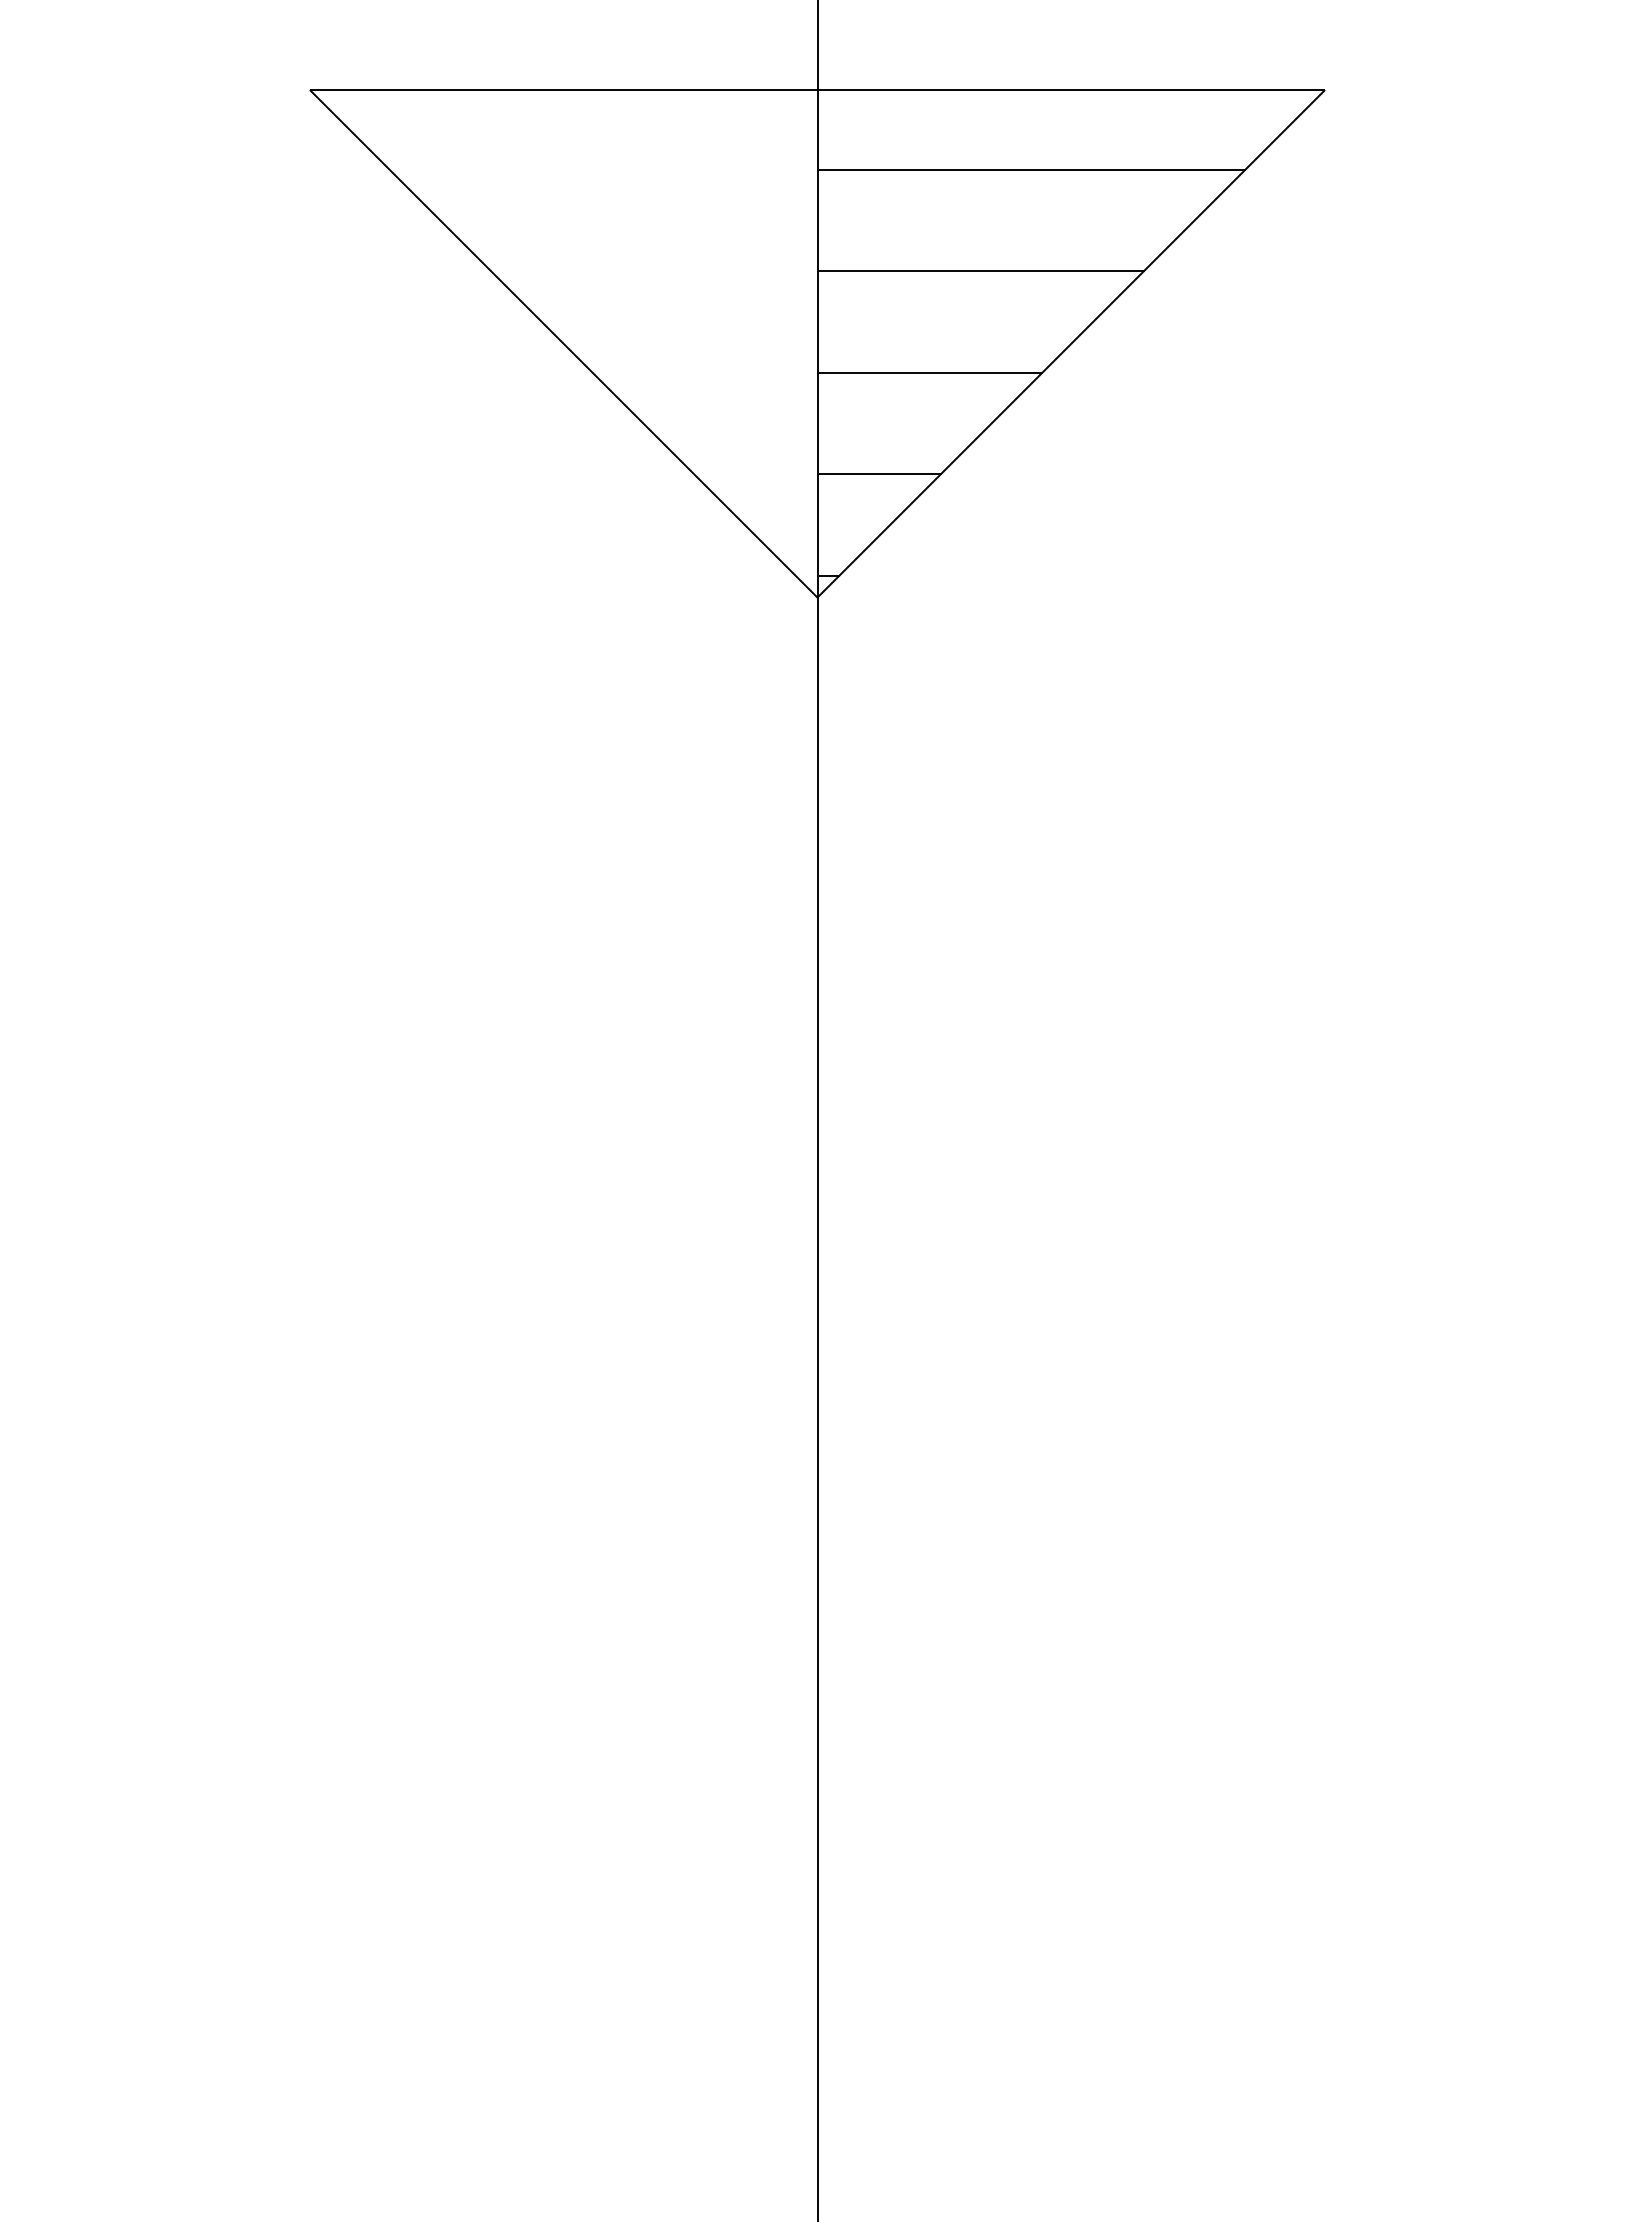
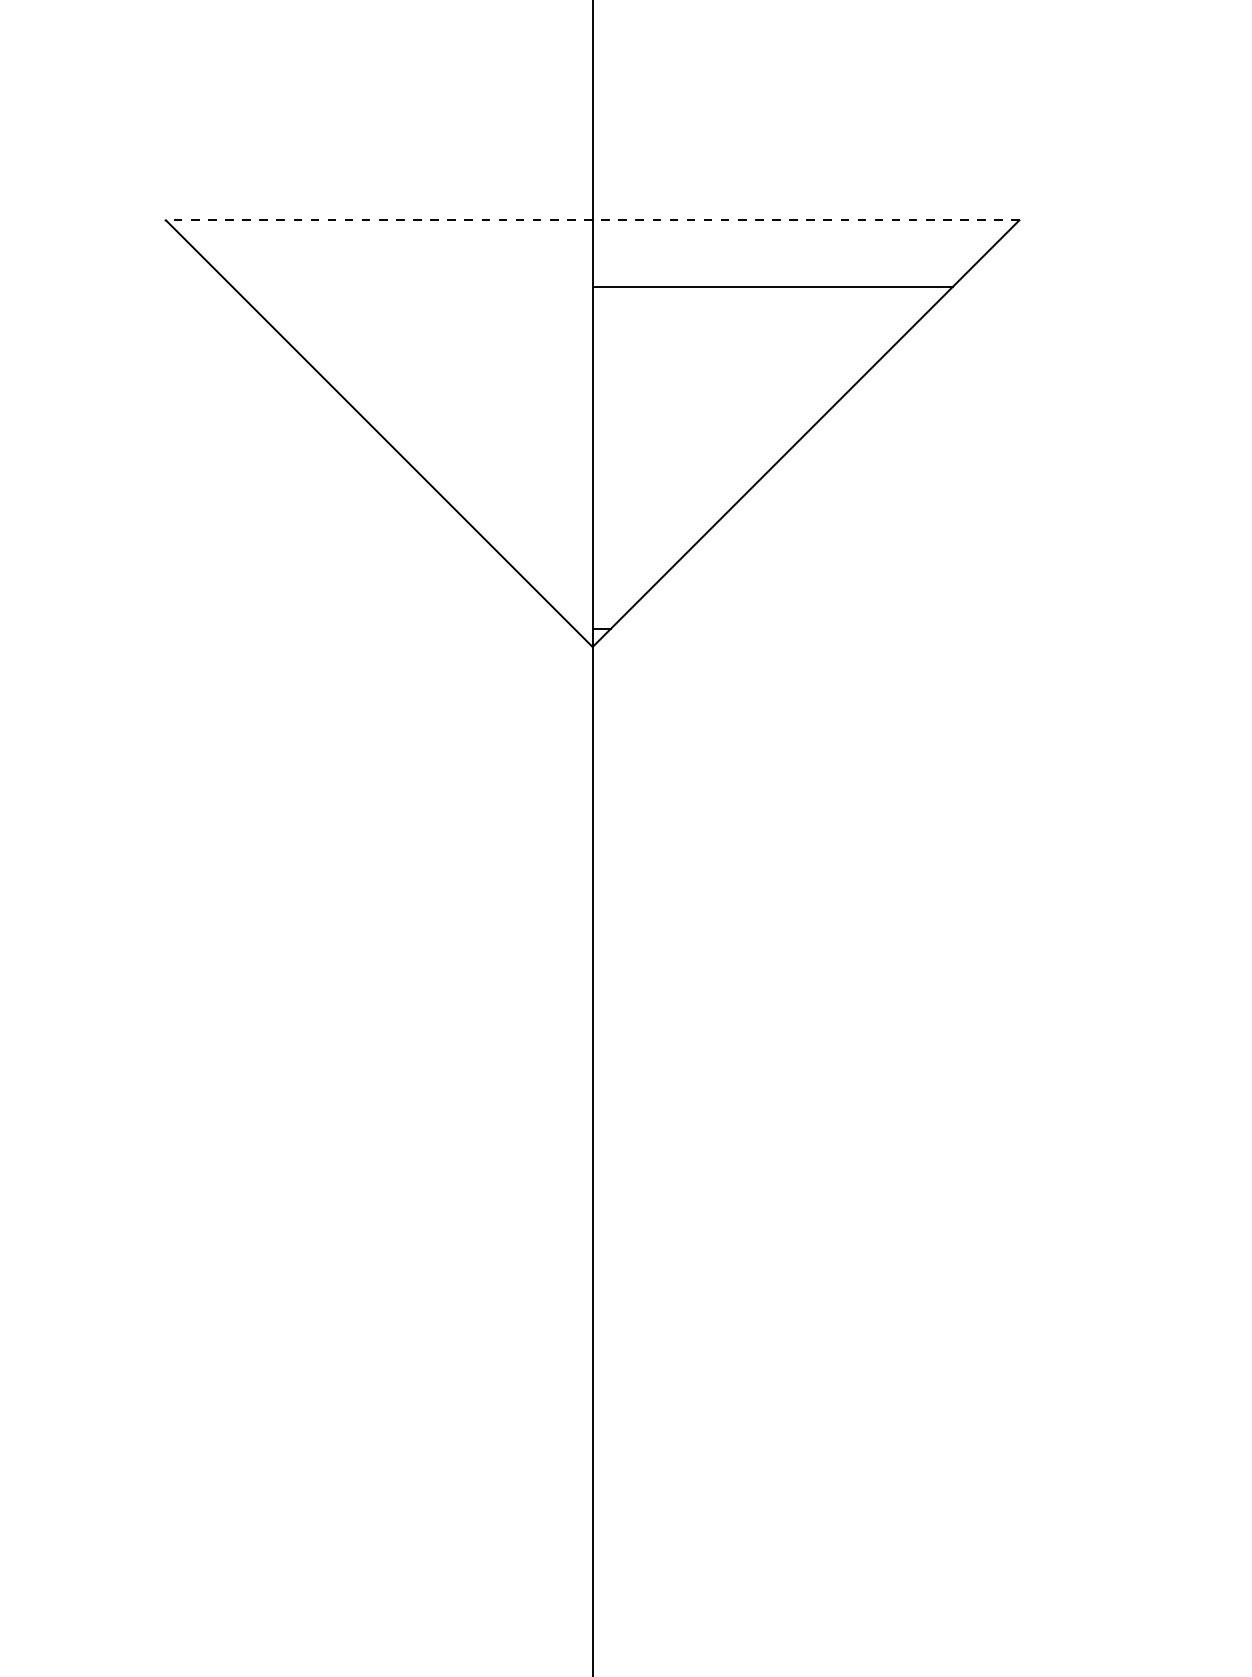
line: (817, 90) -> (592, 220), solid -> dashed
line: (980, 271) -> (729, 372), removed
line: (929, 372) -> (686, 457), removed
line: (878, 474) -> (644, 543), removed

